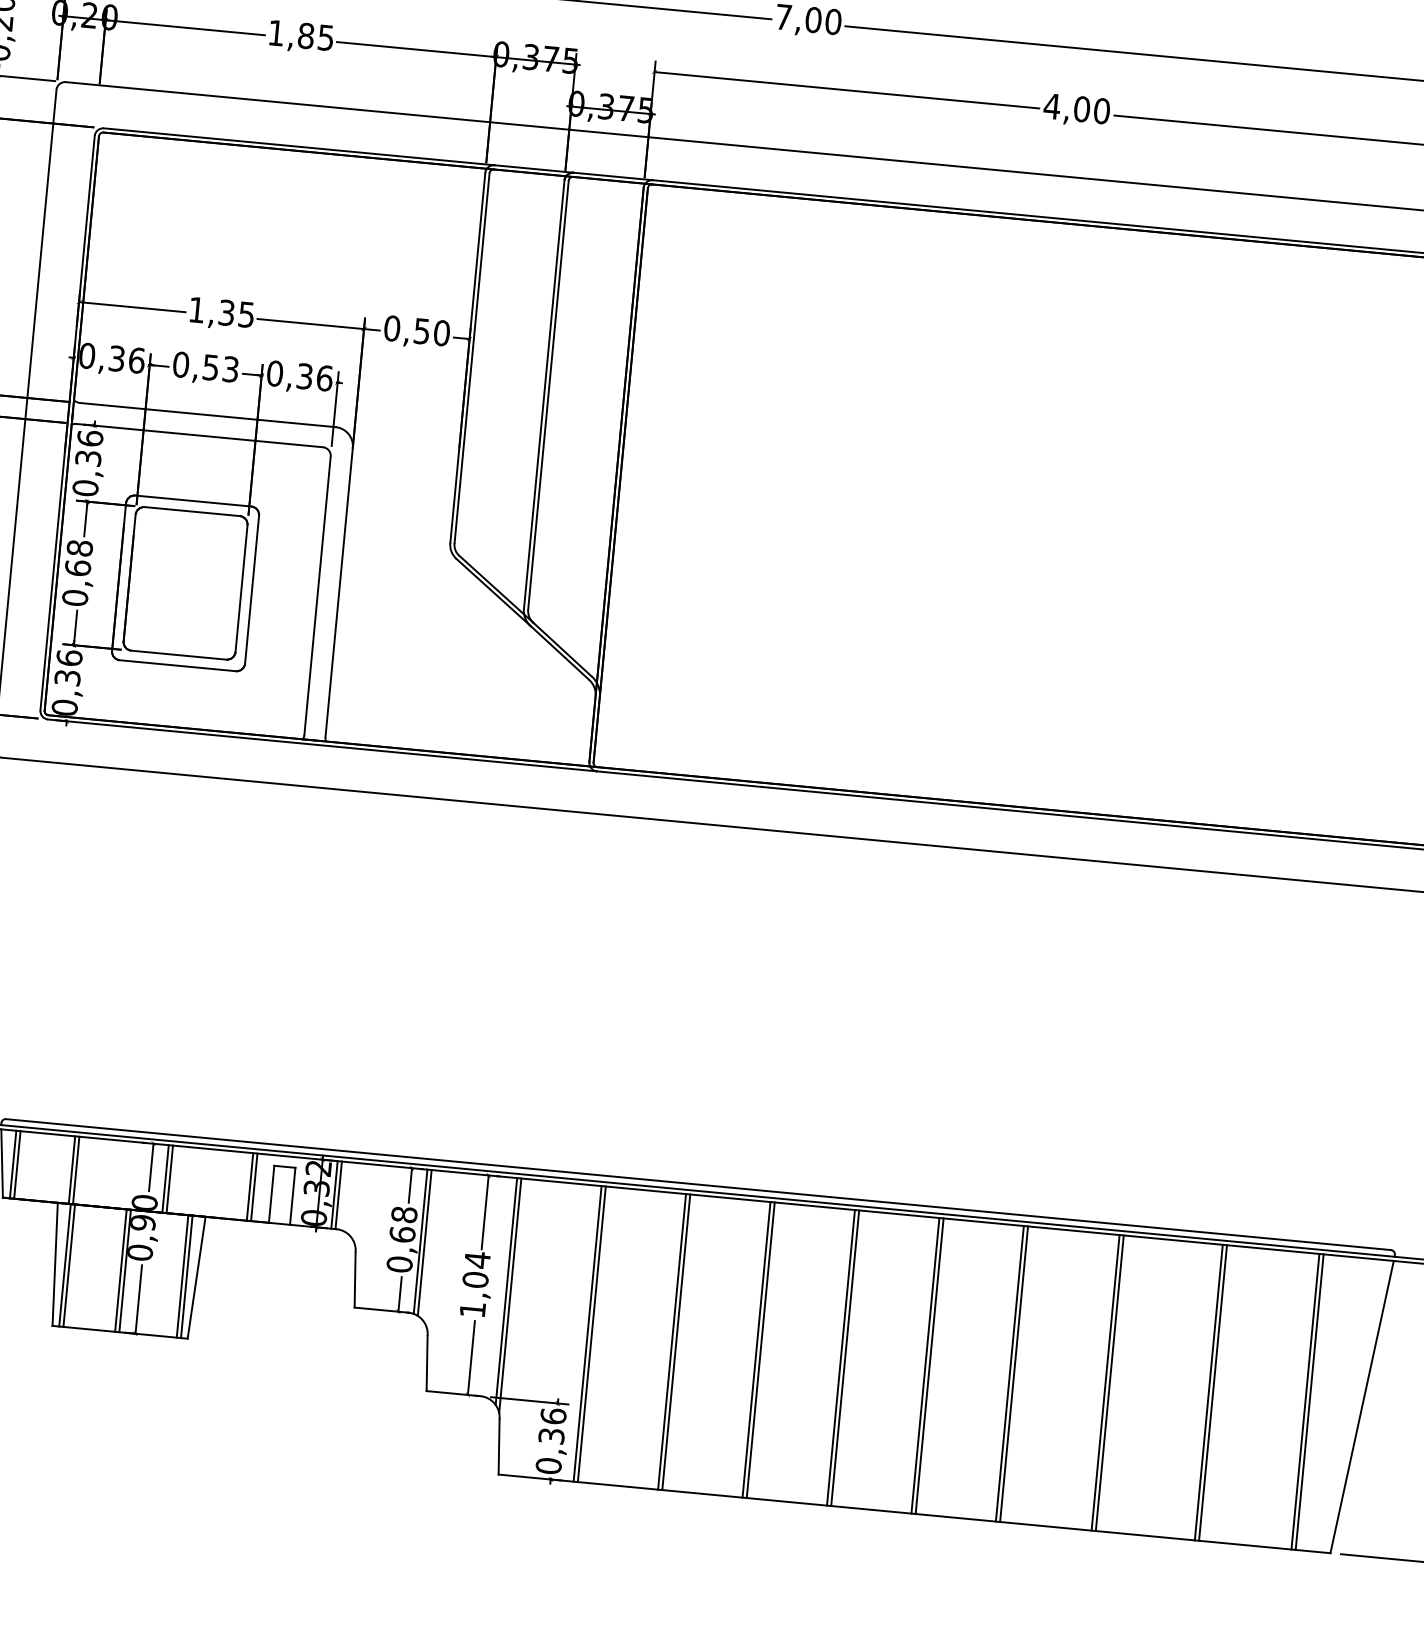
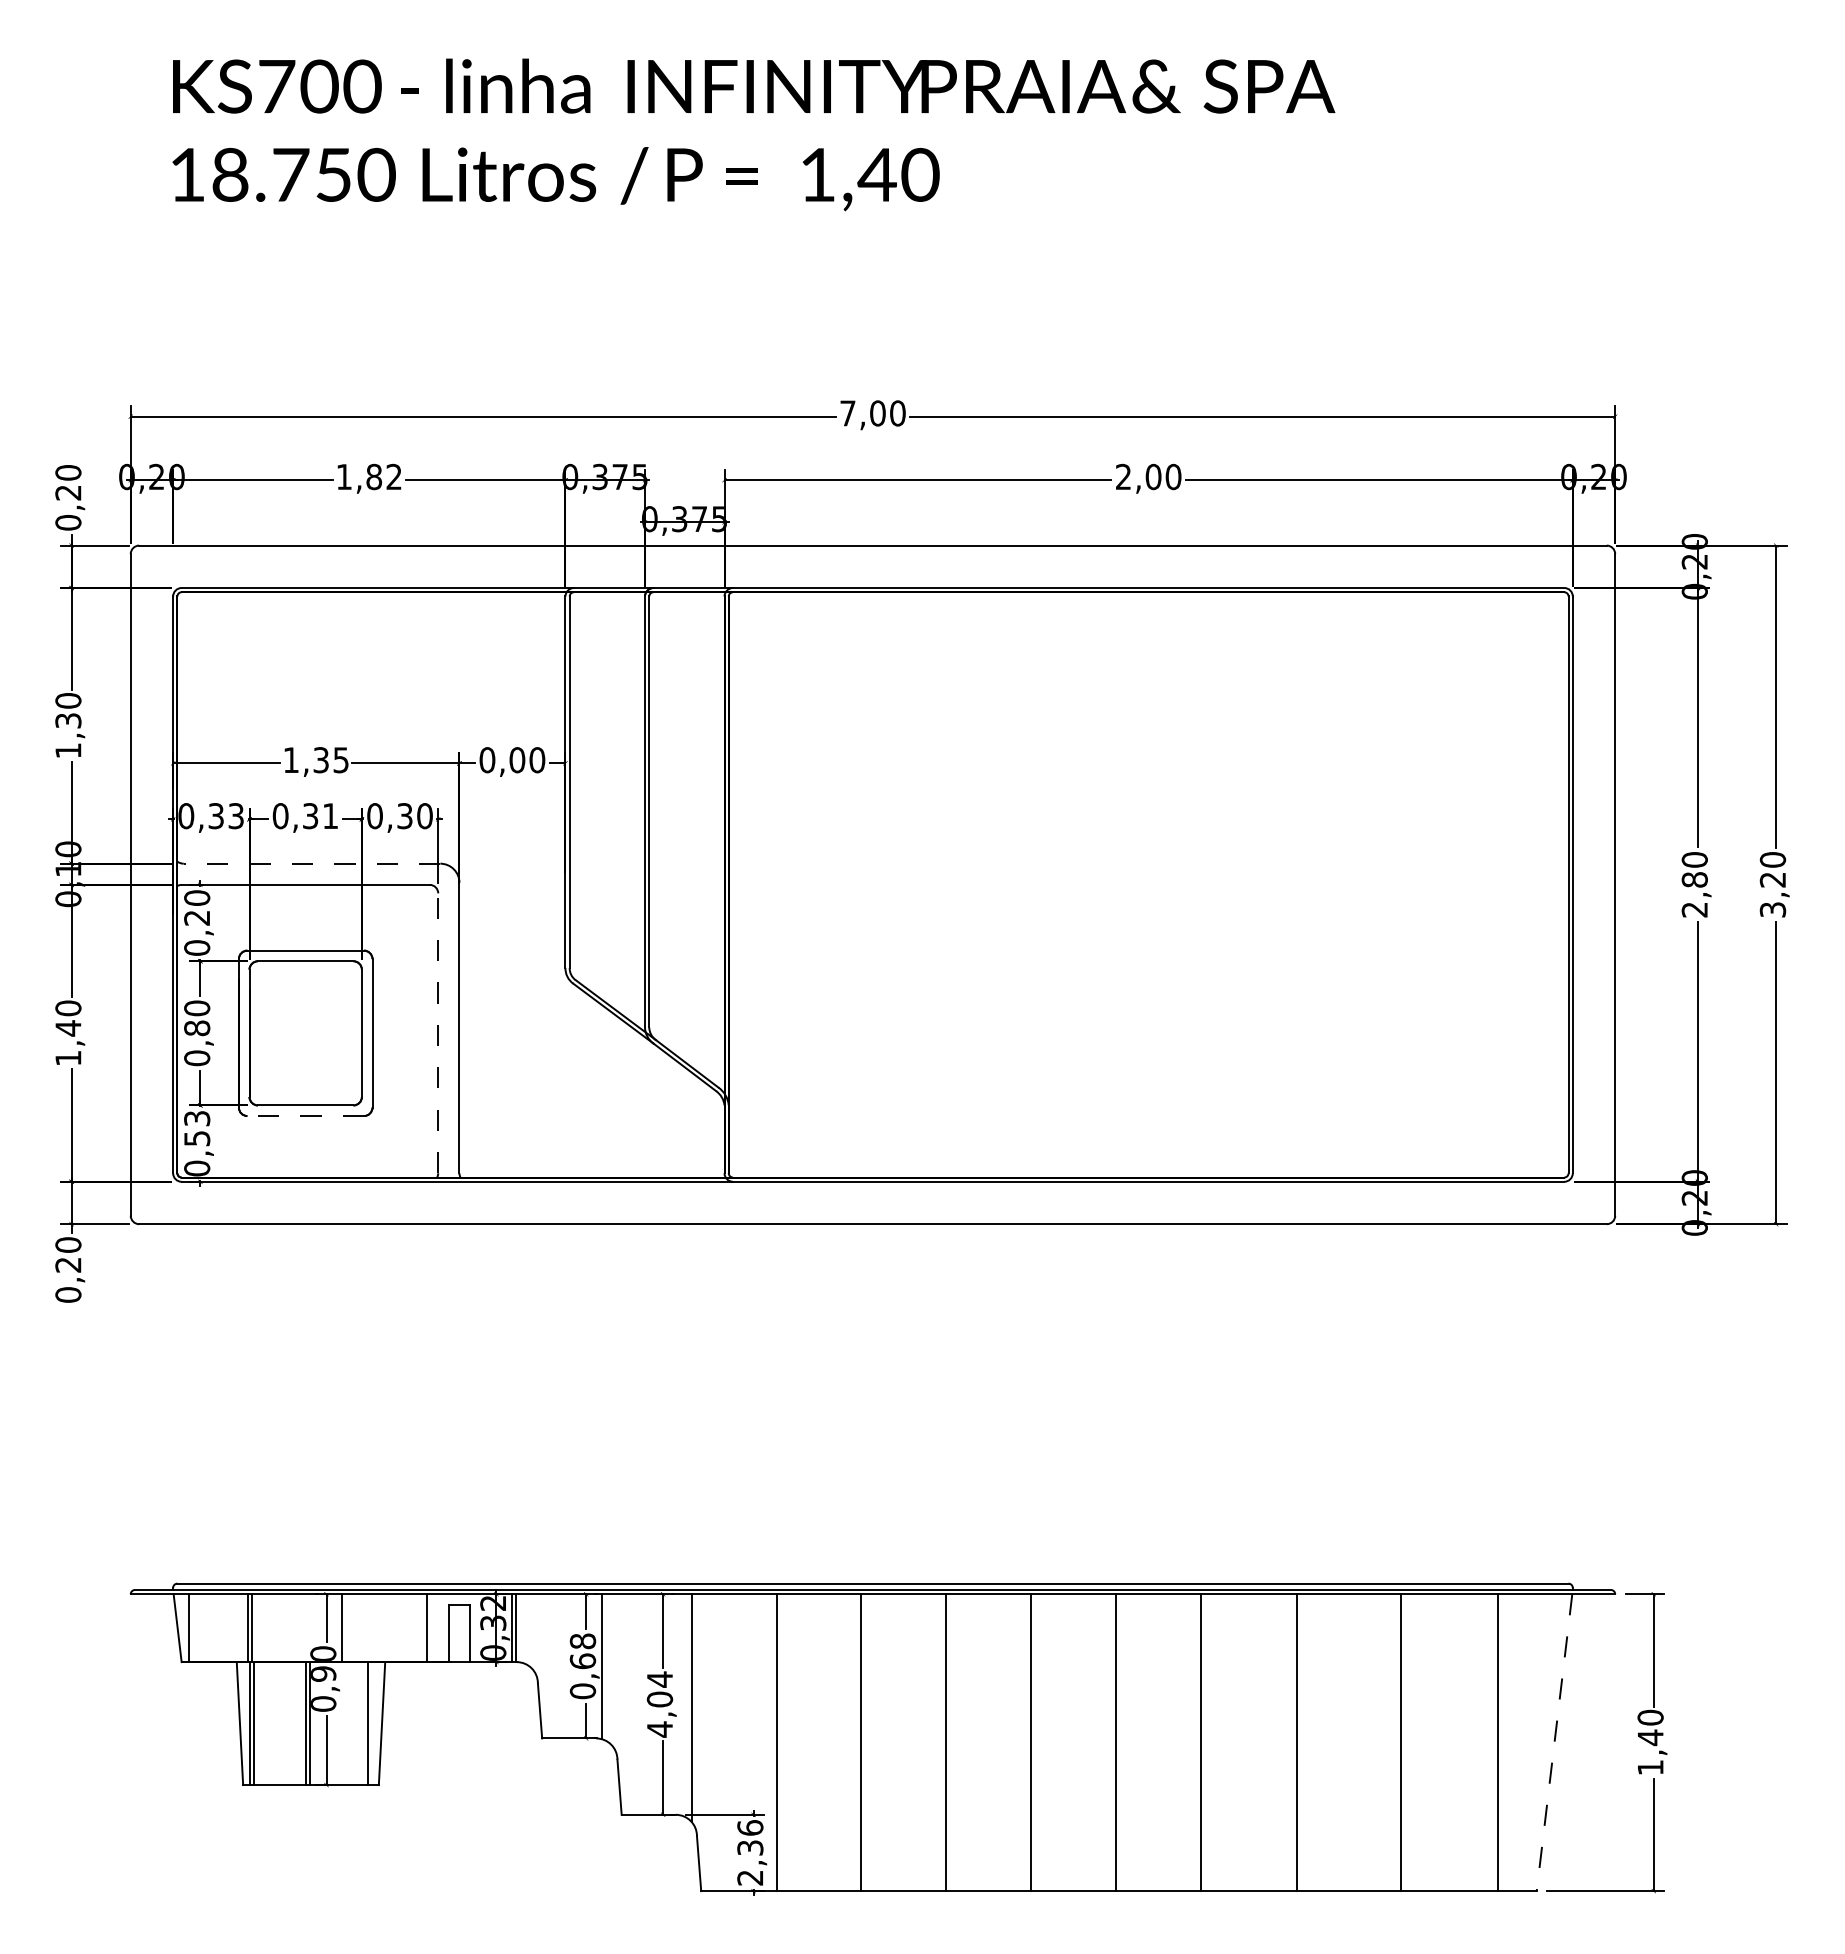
text: (325, 37) -> (393, 476), 1,85 -> 1,82
text: (1052, 105) -> (1123, 476), 4,00 -> 2,00
text: (422, 331) -> (517, 760), 0,50 -> 0,00
text: (137, 360) -> (236, 816), 0,36 -> 0,33
text: (220, 368) -> (320, 816), 0,53 -> 0,31
text: (324, 377) -> (424, 815), 0,36 -> 0,30
line: (207, 414) -> (311, 863), solid -> dashed
text: (89, 447) -> (197, 907), 0,36 -> 0,20
text: (79, 558) -> (197, 1018), 0,68 -> 0,80
line: (317, 596) -> (438, 1033), solid -> dashed
text: (69, 666) -> (197, 1127), 0,36 -> 0,53
line: (177, 666) -> (305, 1116), solid -> dashed
line: (16, 1165) -> (192, 1628), removed
line: (170, 1179) -> (346, 1628), removed
line: (253, 1187) -> (430, 1628), removed
line: (424, 1242) -> (605, 1667), removed
line: (187, 1276) -> (372, 1723), removed
line: (509, 1295) -> (695, 1711), removed
text: (472, 1309) -> (659, 1729), 1,04 -> 4,04
line: (591, 1334) -> (780, 1742), removed
line: (676, 1342) -> (865, 1742), removed
line: (760, 1350) -> (950, 1742), removed
line: (845, 1358) -> (1035, 1742), removed
line: (930, 1366) -> (1120, 1742), removed
line: (1013, 1373) -> (1204, 1742), removed
line: (1110, 1383) -> (1301, 1742), removed
line: (1212, 1392) -> (1404, 1742), removed
line: (1309, 1401) -> (1501, 1742), removed
line: (1362, 1406) -> (1554, 1742), solid -> dashed
text: (548, 1465) -> (750, 1877), 0,36 -> 2,36

